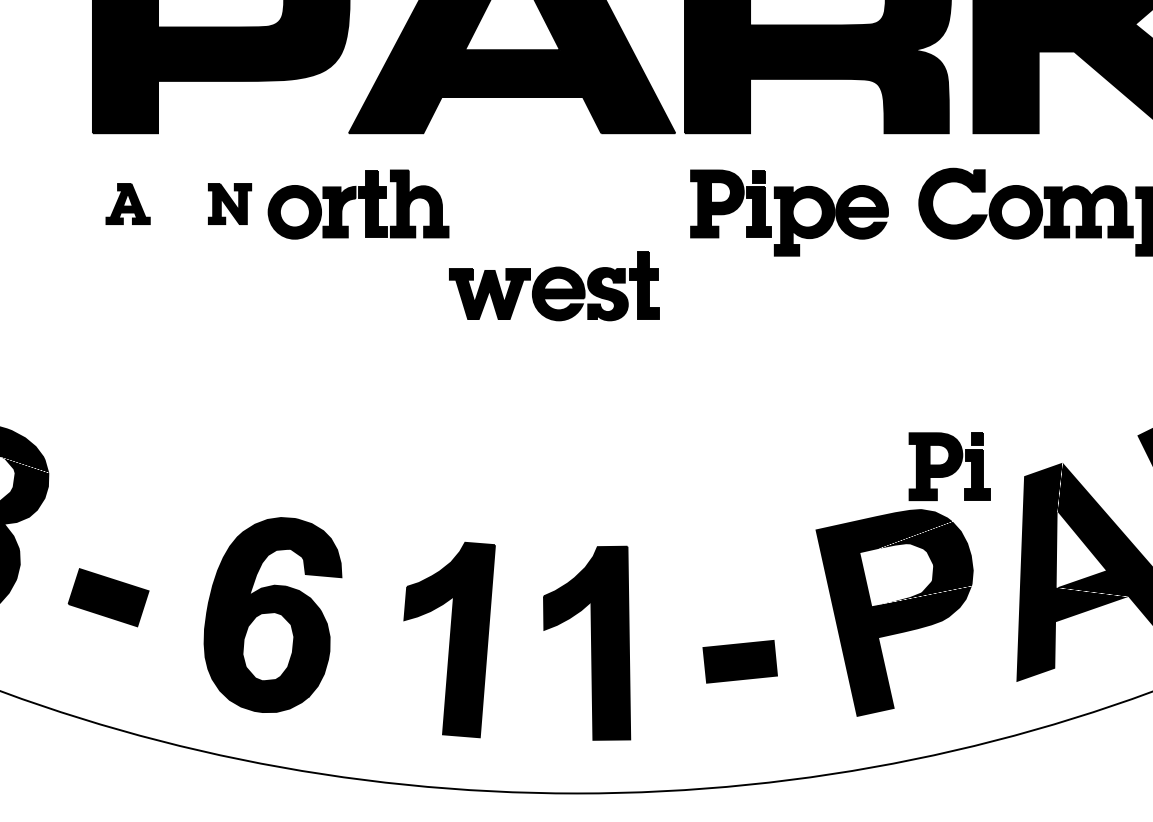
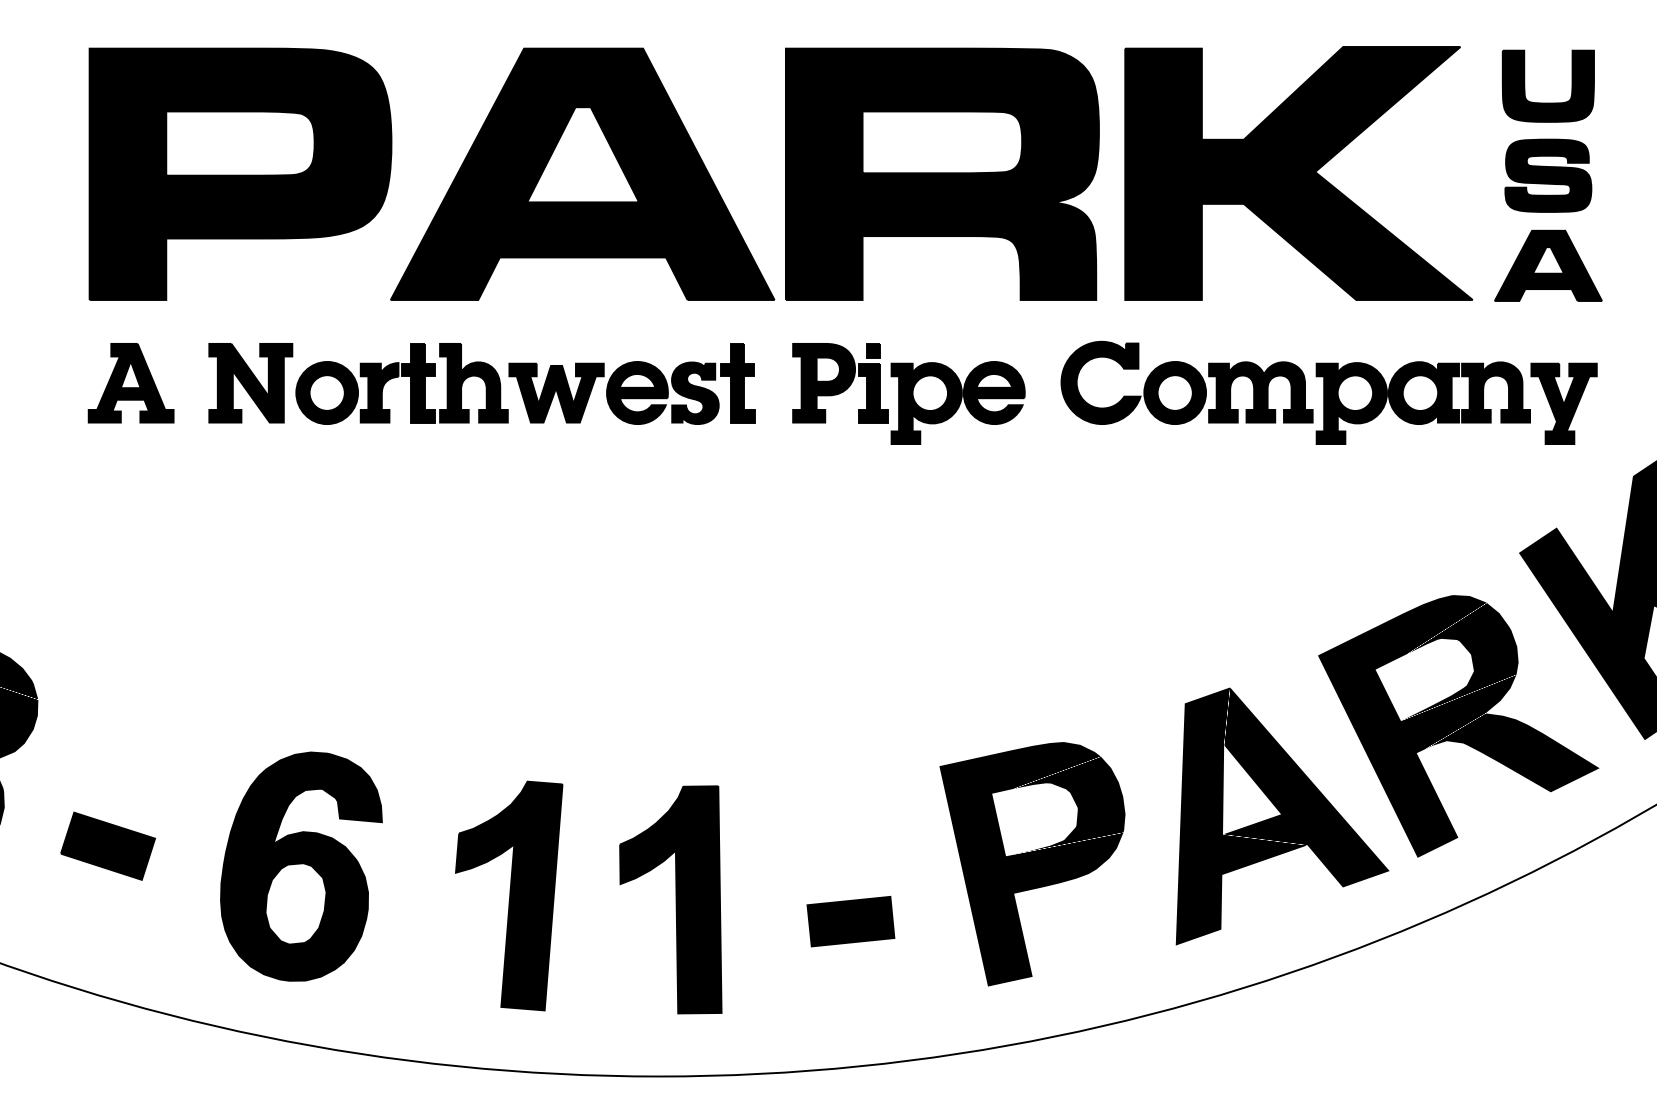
part: (127, 204) -> (130, 383), size x1.67
part: (229, 204) -> (250, 383), size x1.67
part: (553, 285) -> (631, 383), moved
part: (949, 466) -> (1097, 692), removed

